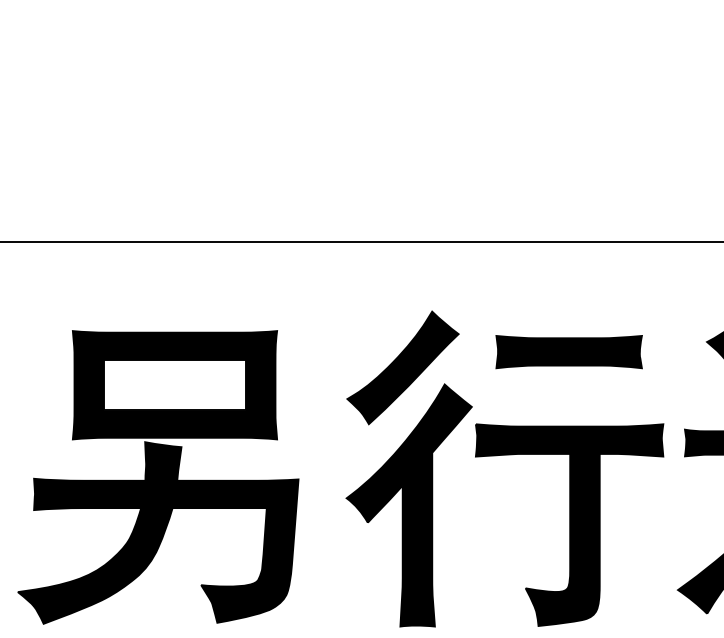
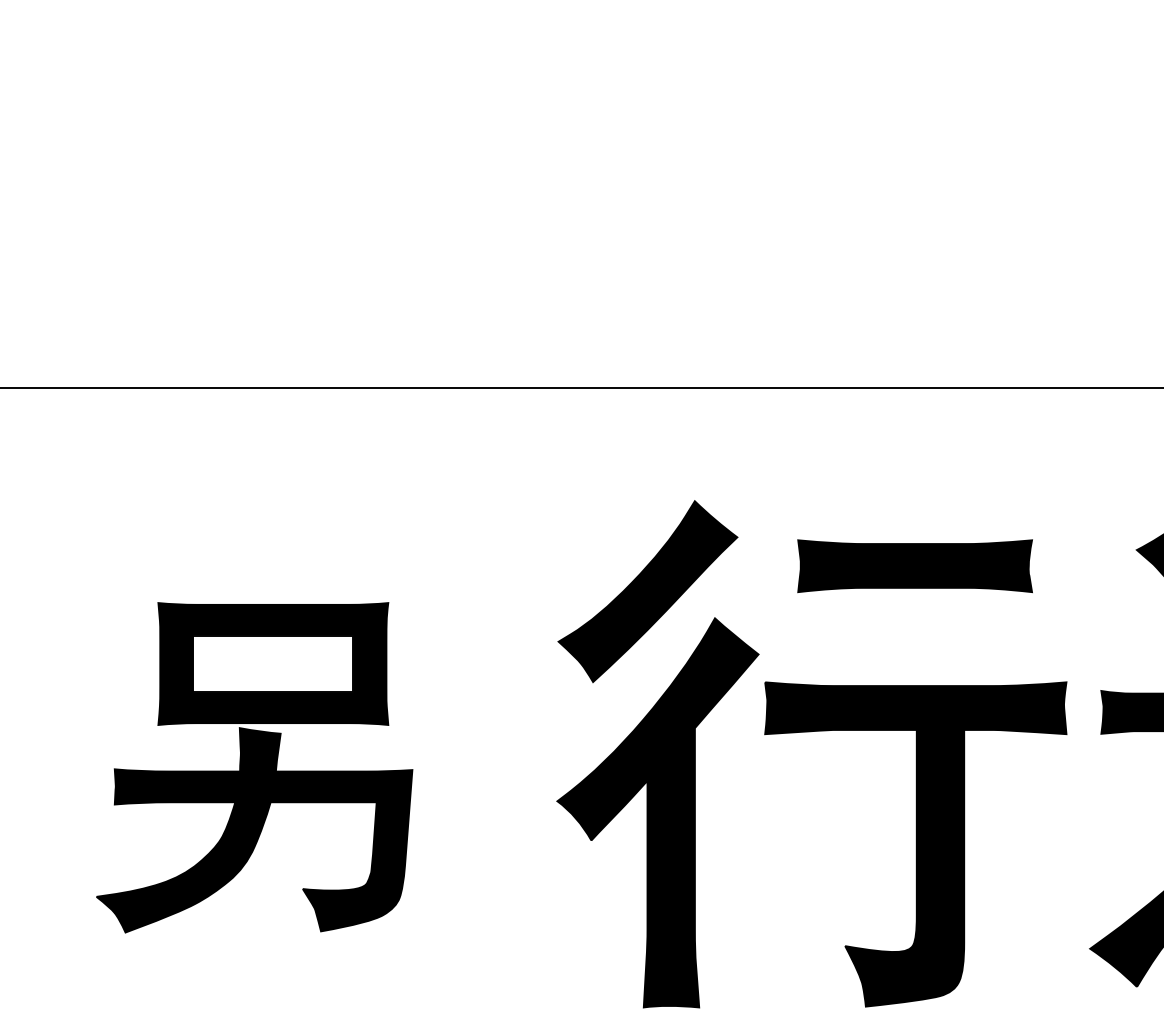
part: (158, 477) -> (254, 767), size x0.7

